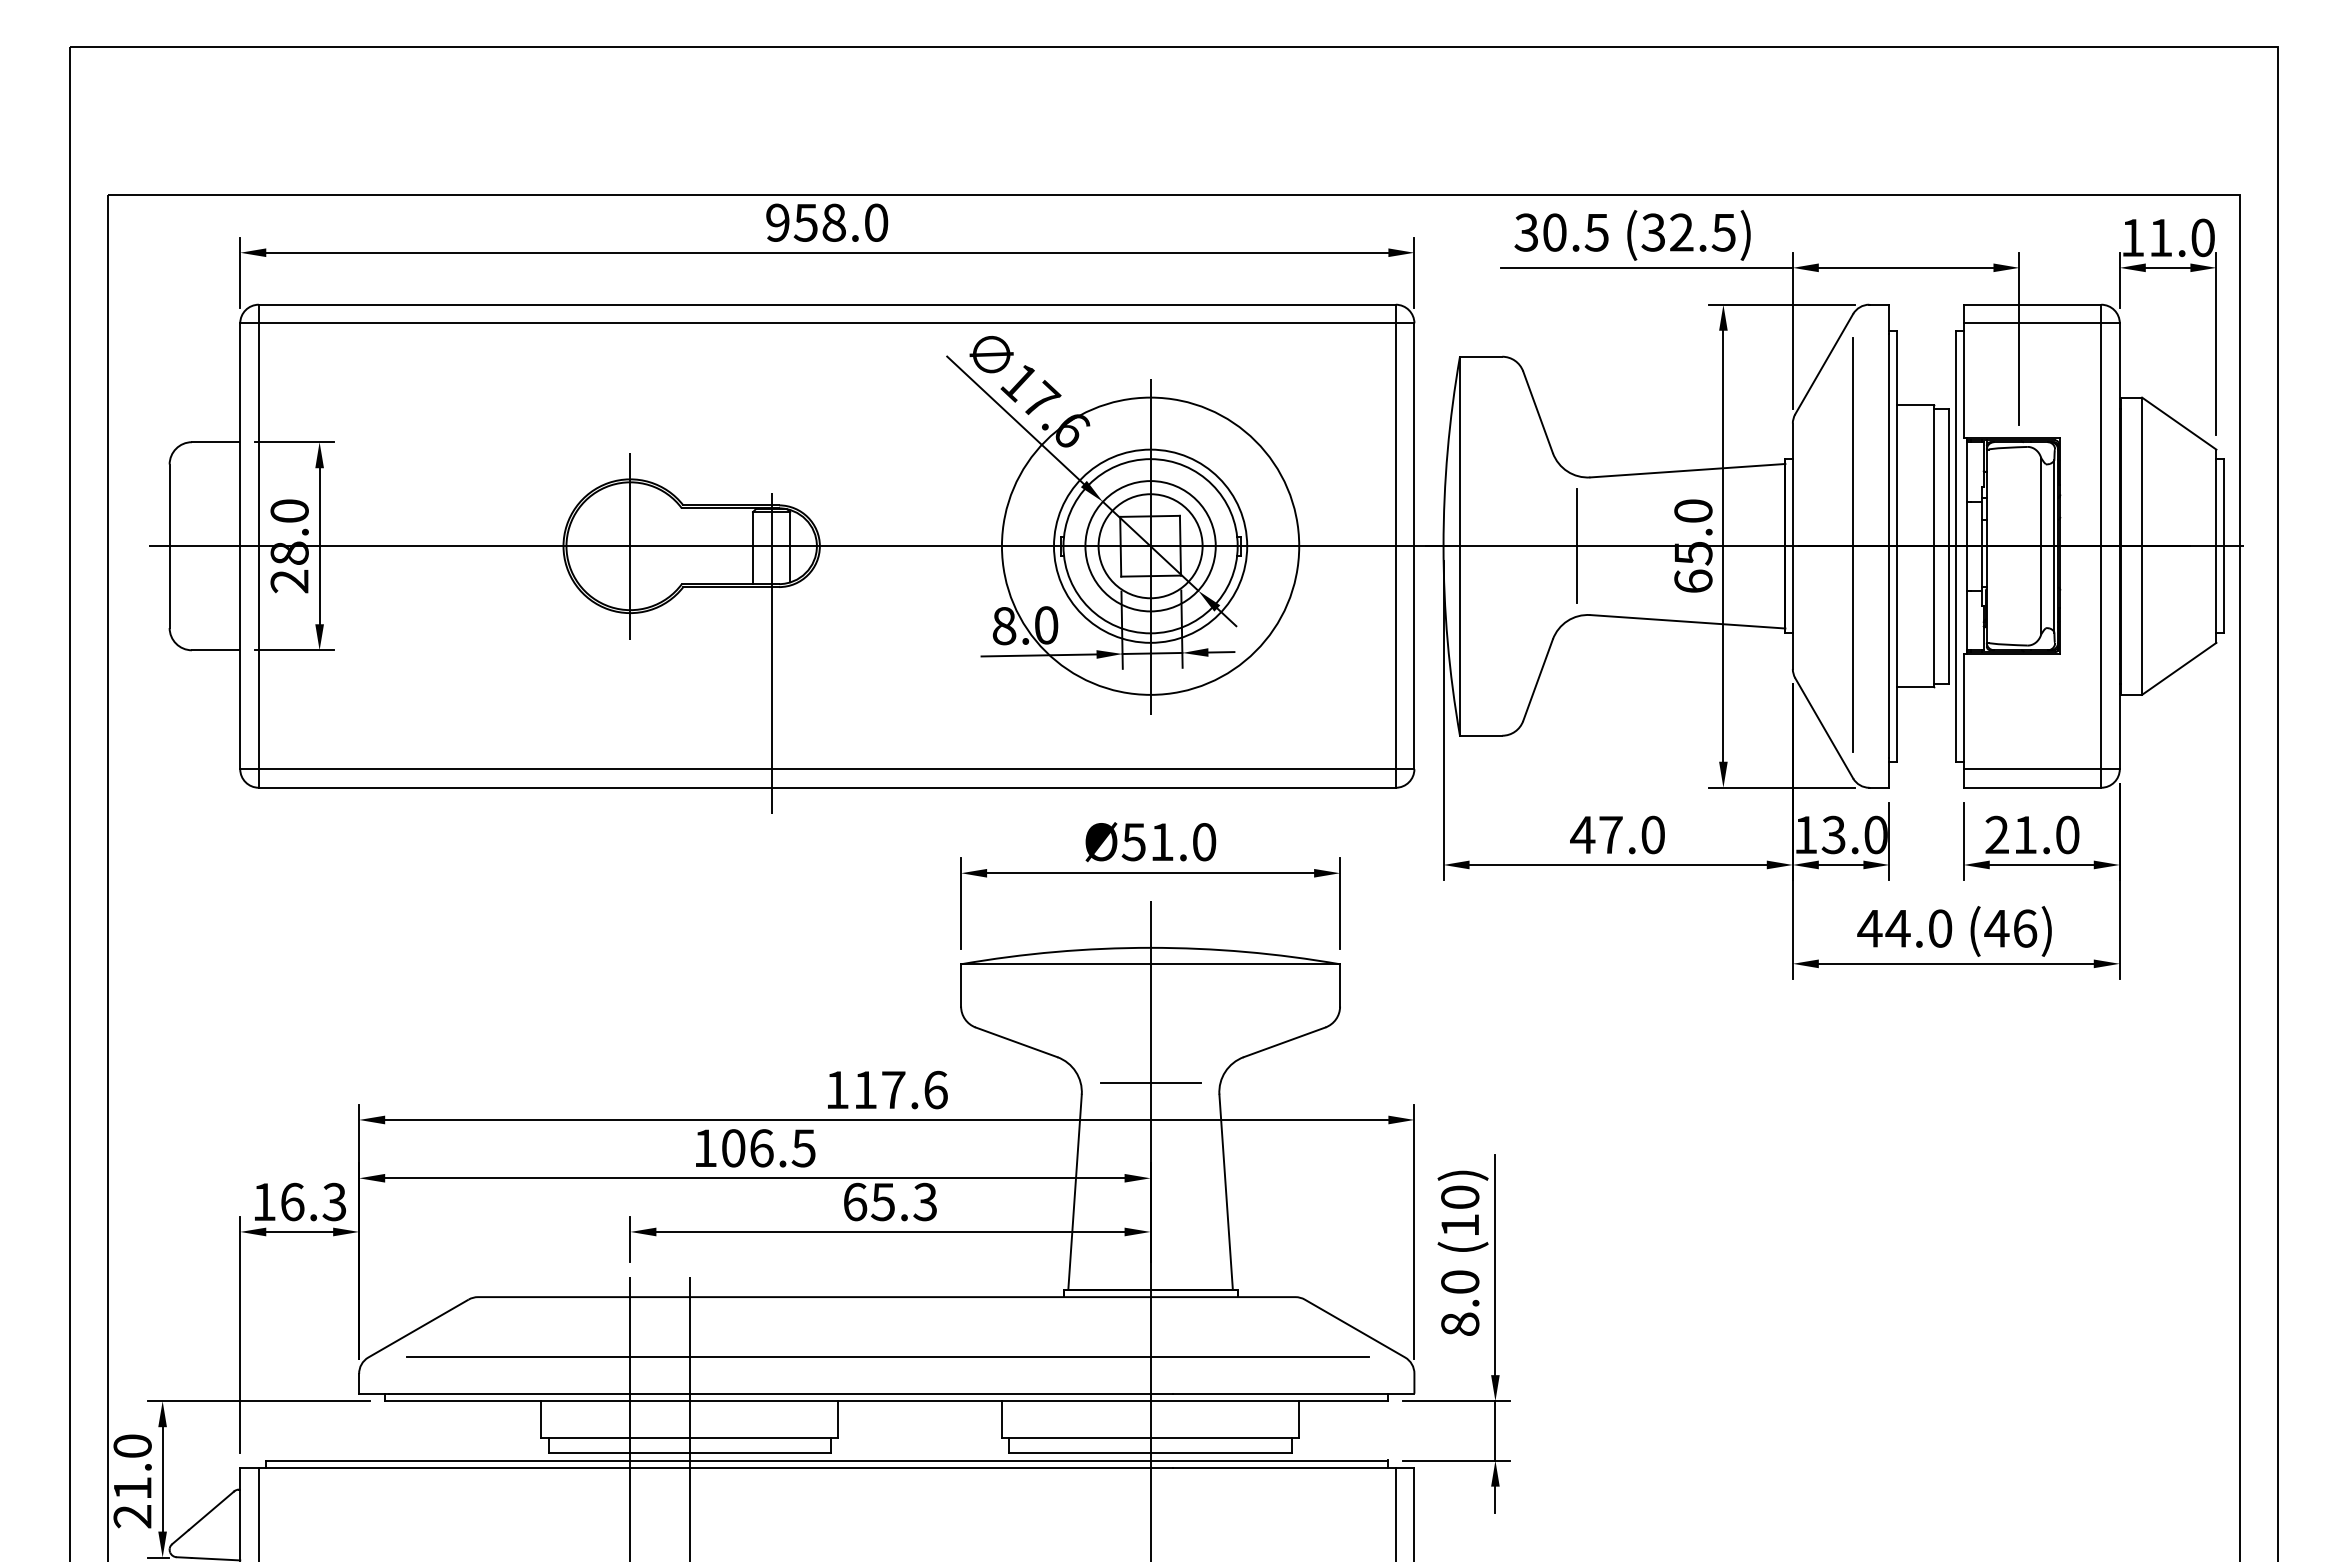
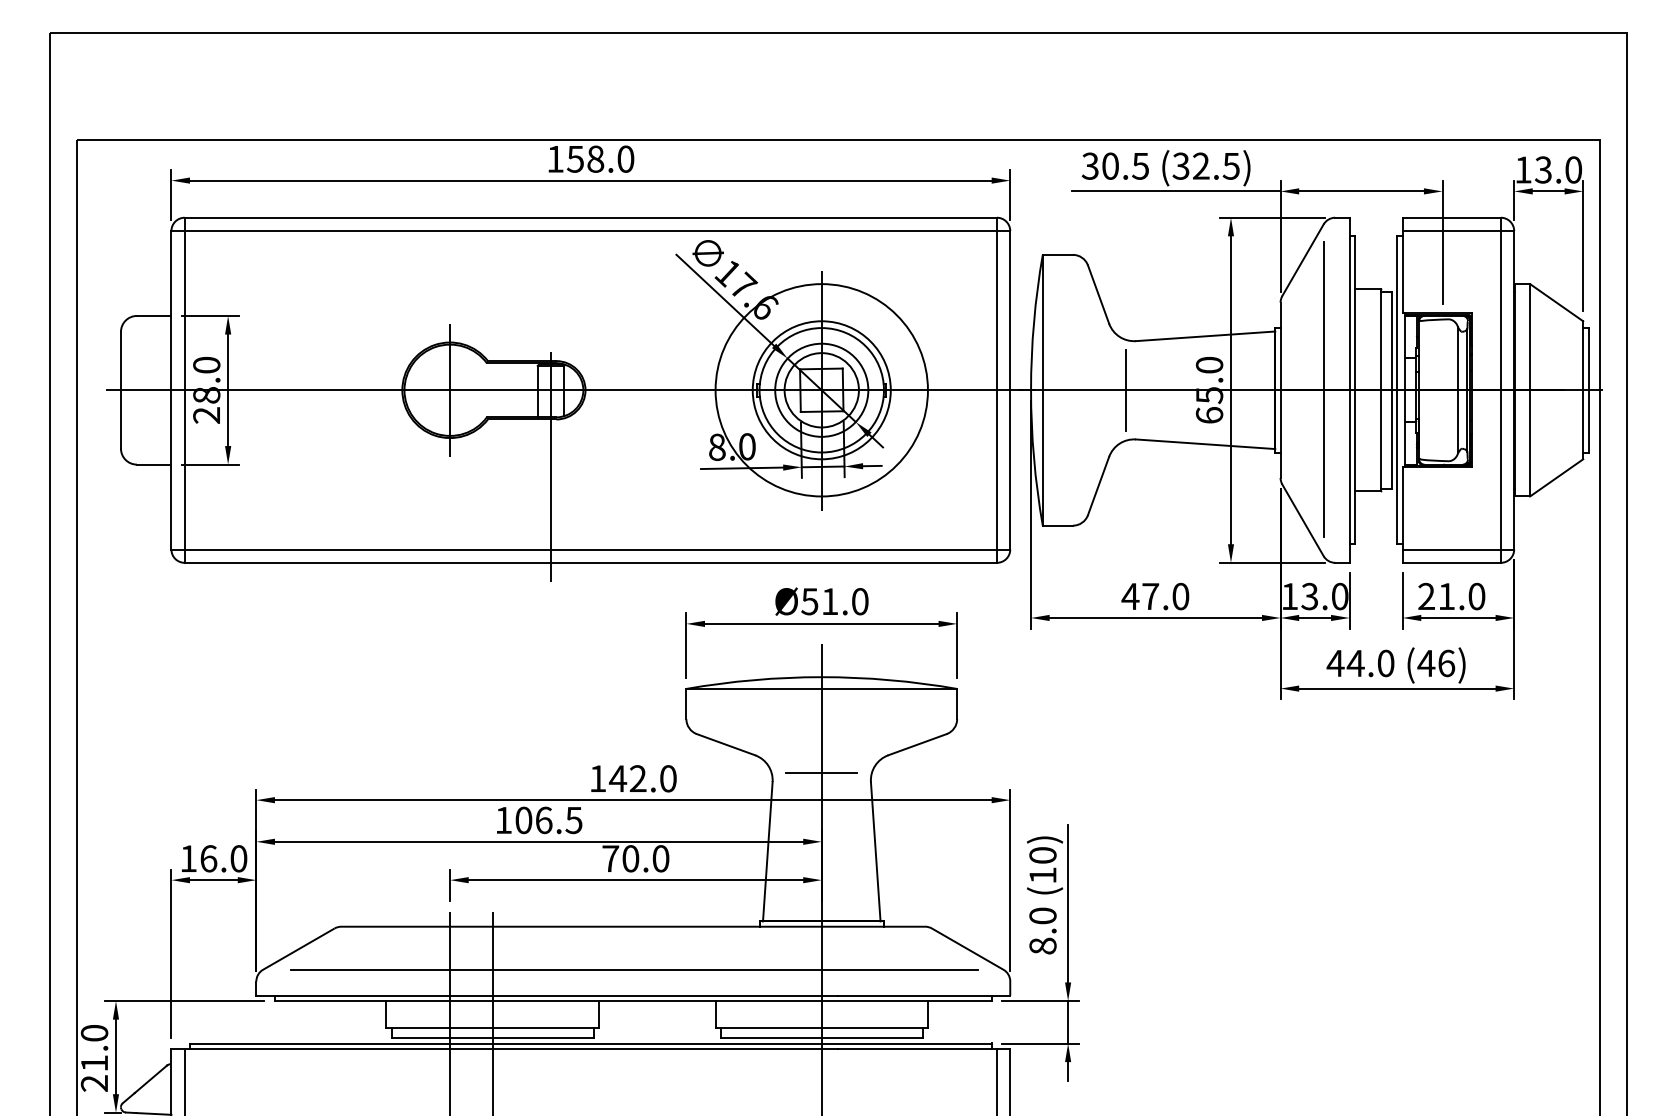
text: (777, 222) -> (555, 159), 958.0 -> 158.0
text: (2160, 237) -> (1543, 169), 11.0 -> 13.0
text: (899, 1089) -> (642, 778), 117.6 -> 142.0
text: (890, 1201) -> (635, 858), 65.3 -> 70.0
text: (334, 1202) -> (238, 859), 16.3 -> 16.0

